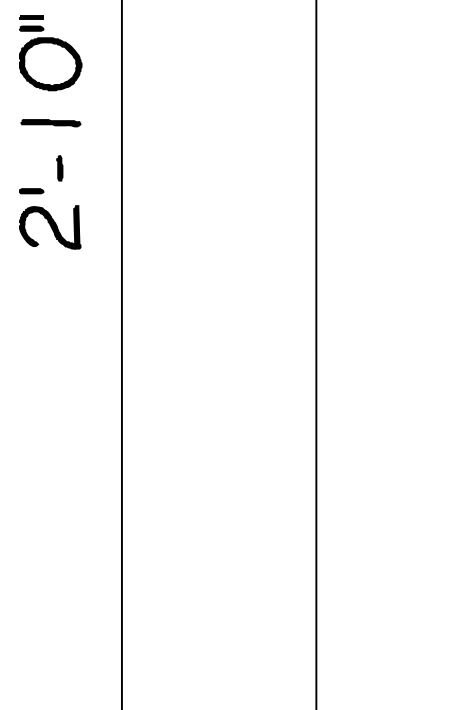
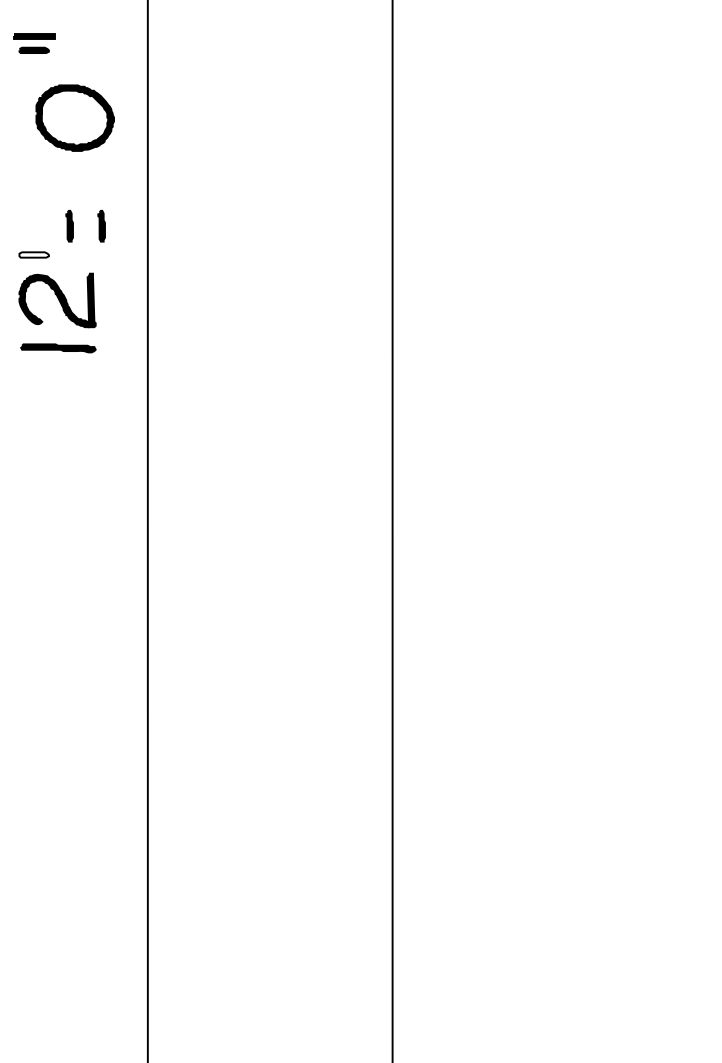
part: (31, 16) -> (33, 35), size x1.4
part: (50, 63) -> (74, 117), moved
part: (50, 123) -> (58, 348), moved
part: (85, 167) -> (101, 225), added
fill: (31, 190) -> (33, 254), removed

